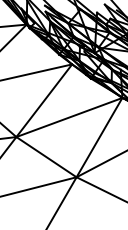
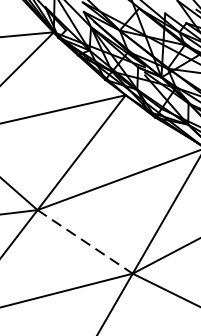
line: (46, 157) -> (85, 242), solid -> dashed

